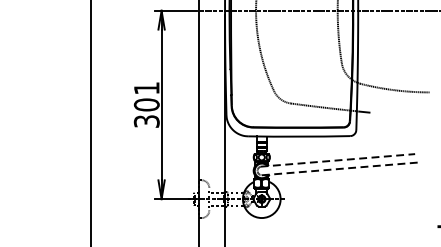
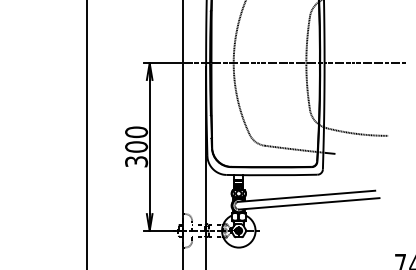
text: (146, 88) -> (136, 132), 301 -> 300
line: (337, 160) -> (306, 196), dashed -> solid
line: (341, 168) -> (309, 203), dashed -> solid

